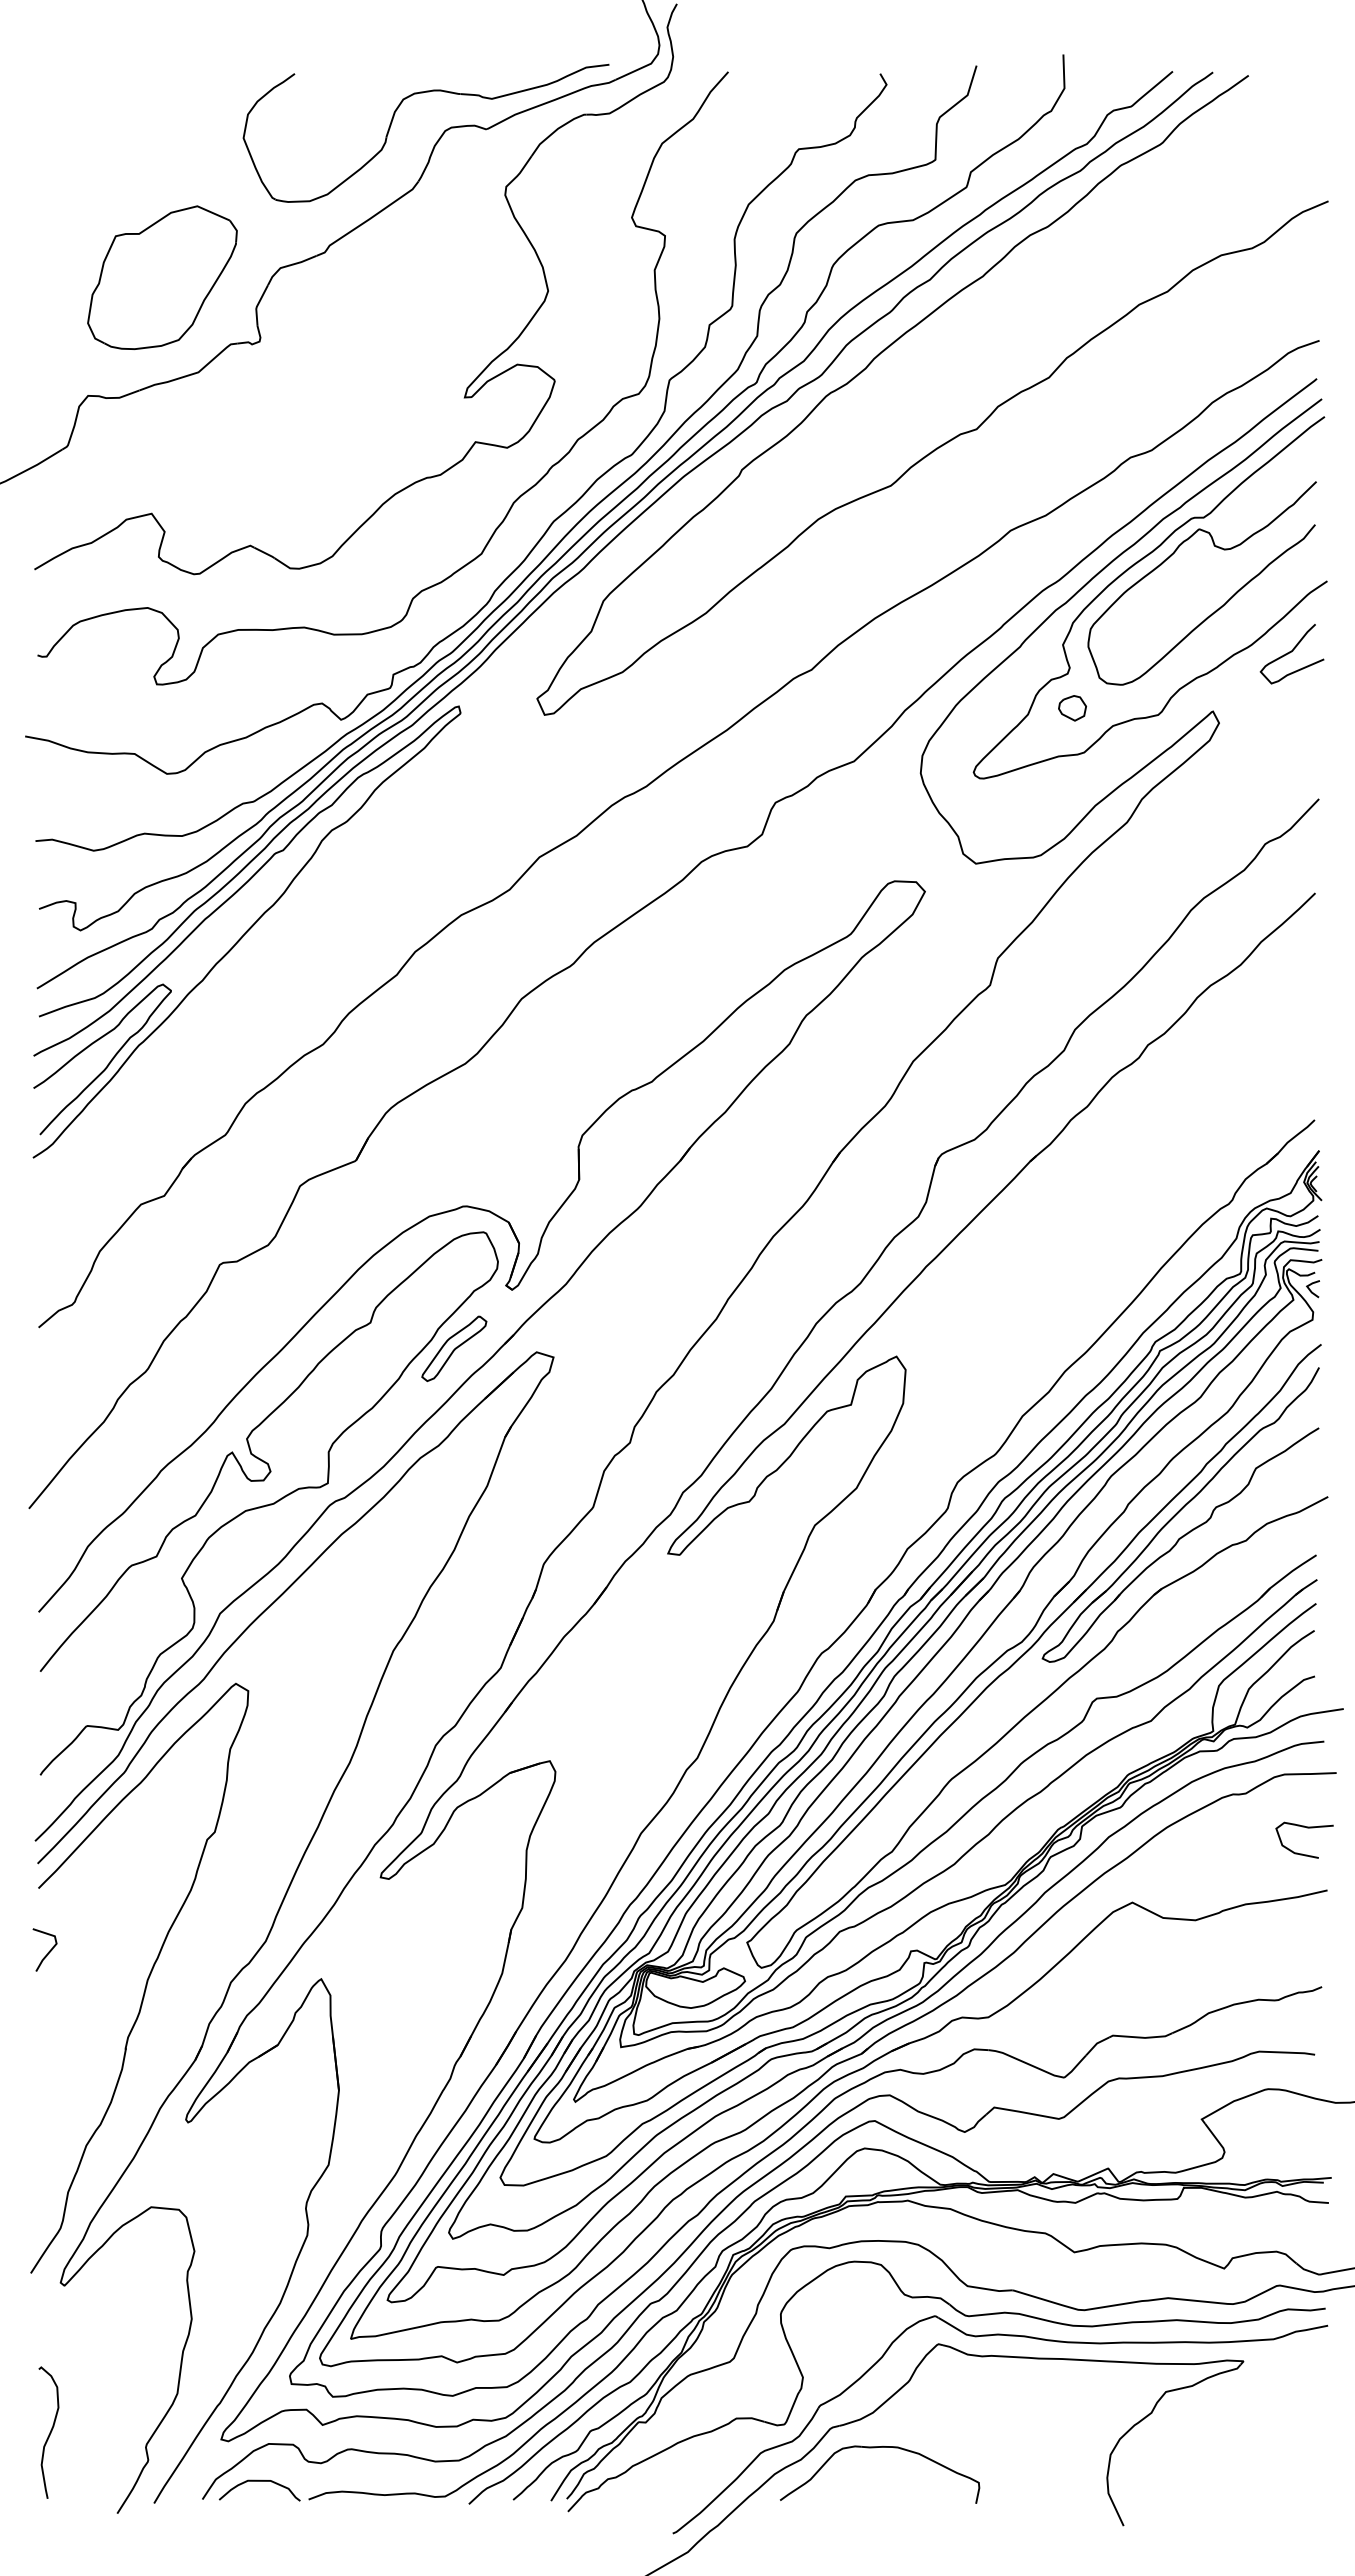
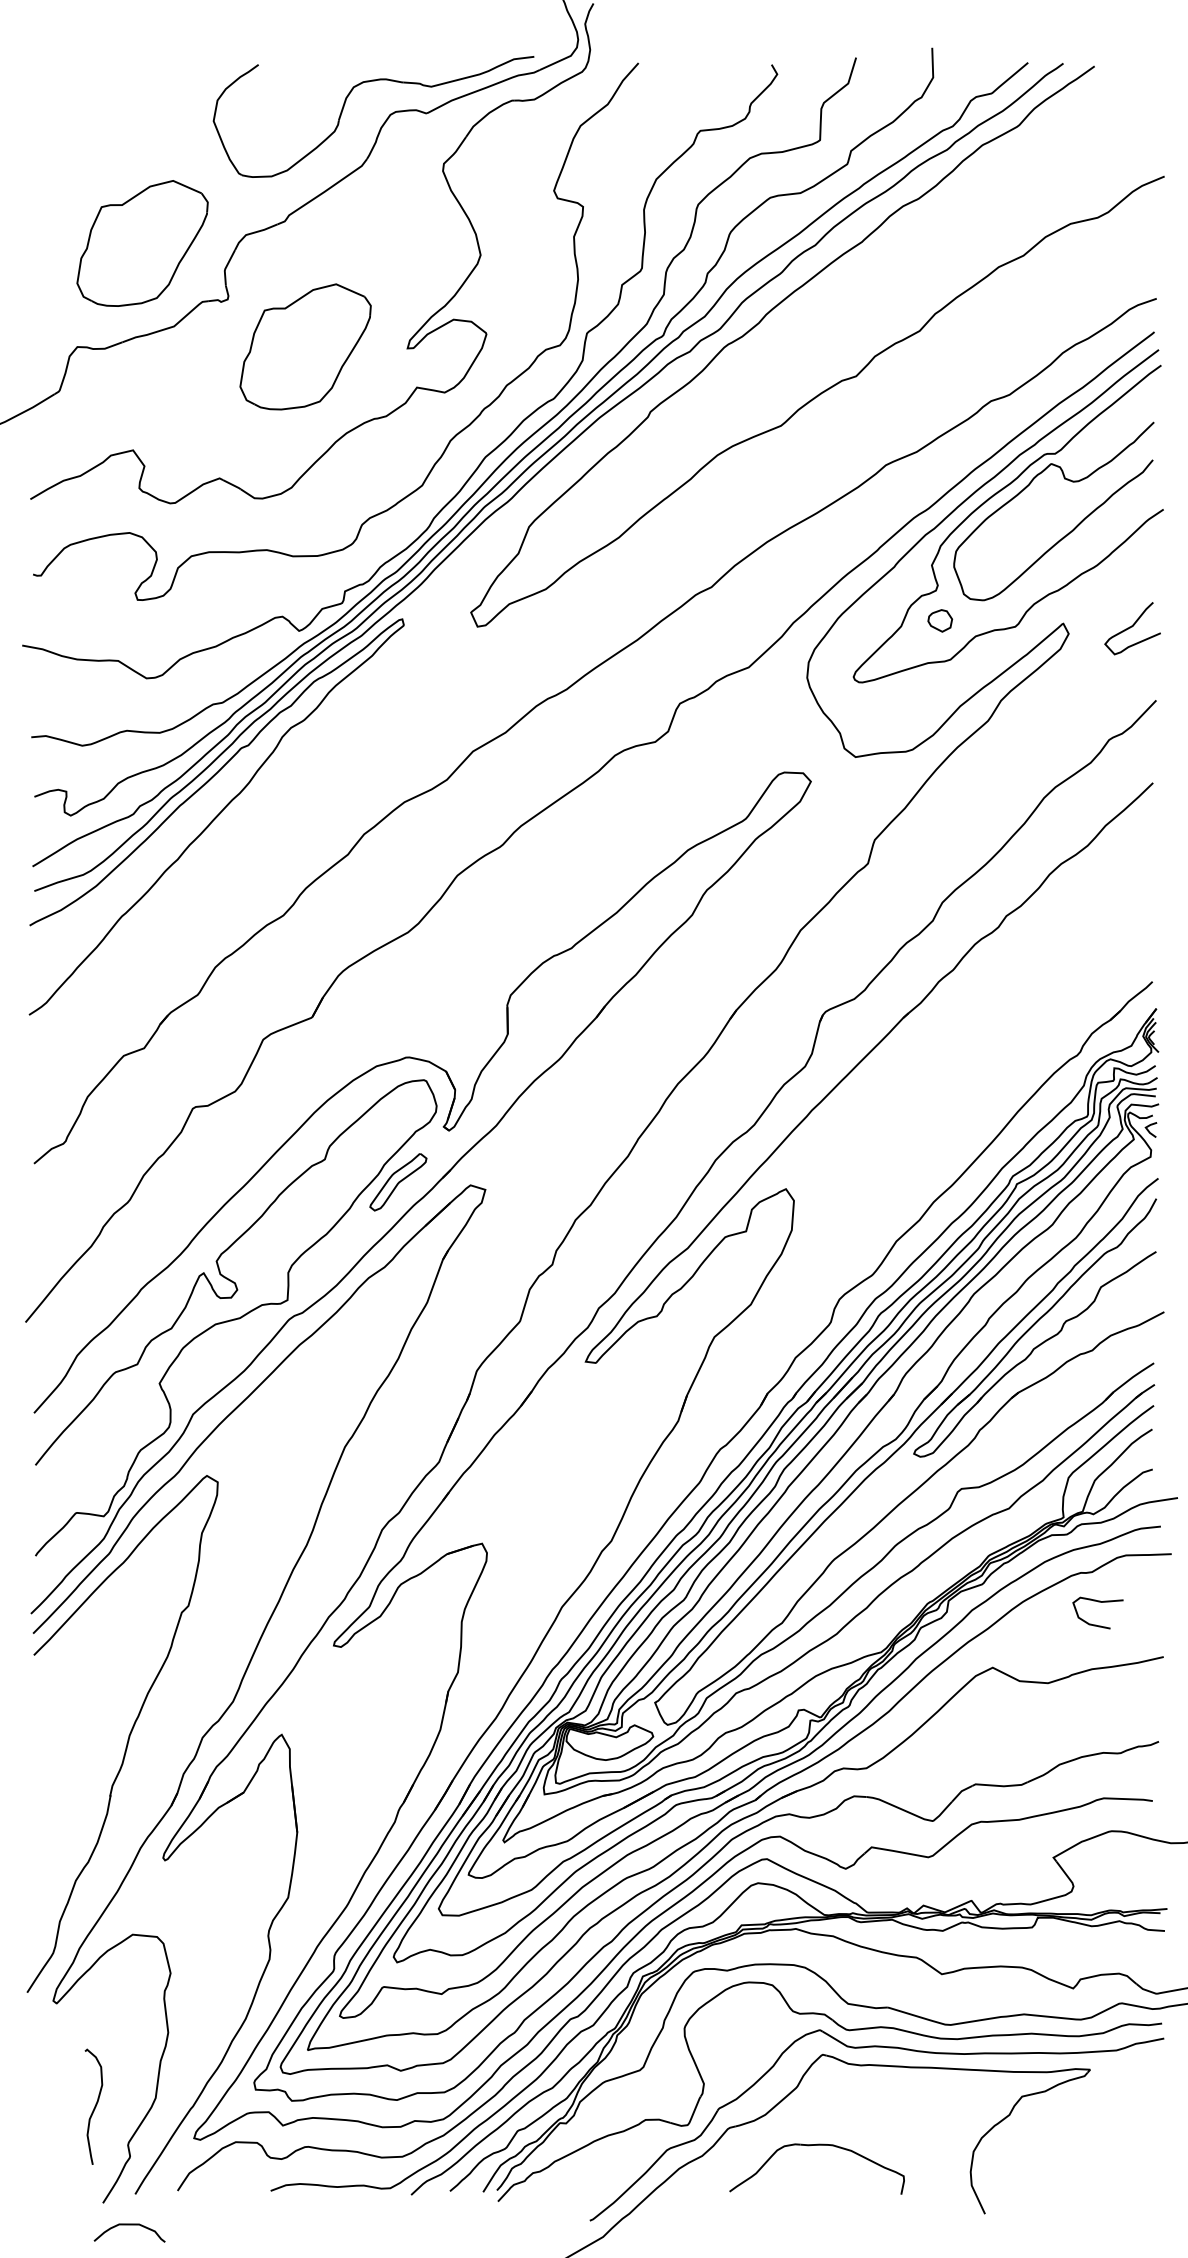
part: (348, 395) -> (305, 346), added
curve: (1290, 653) -> (1131, 628), moved
curve: (107, 1064) -> (94, 933), removed
curve: (1306, 1828) -> (1099, 1602), moved
line: (47, 1952) -> (41, 1711), removed
curve: (49, 2432) -> (94, 2106), moved
part: (875, 2448) -> (813, 2146), moved
curve: (259, 2481) -> (129, 2225), moved

